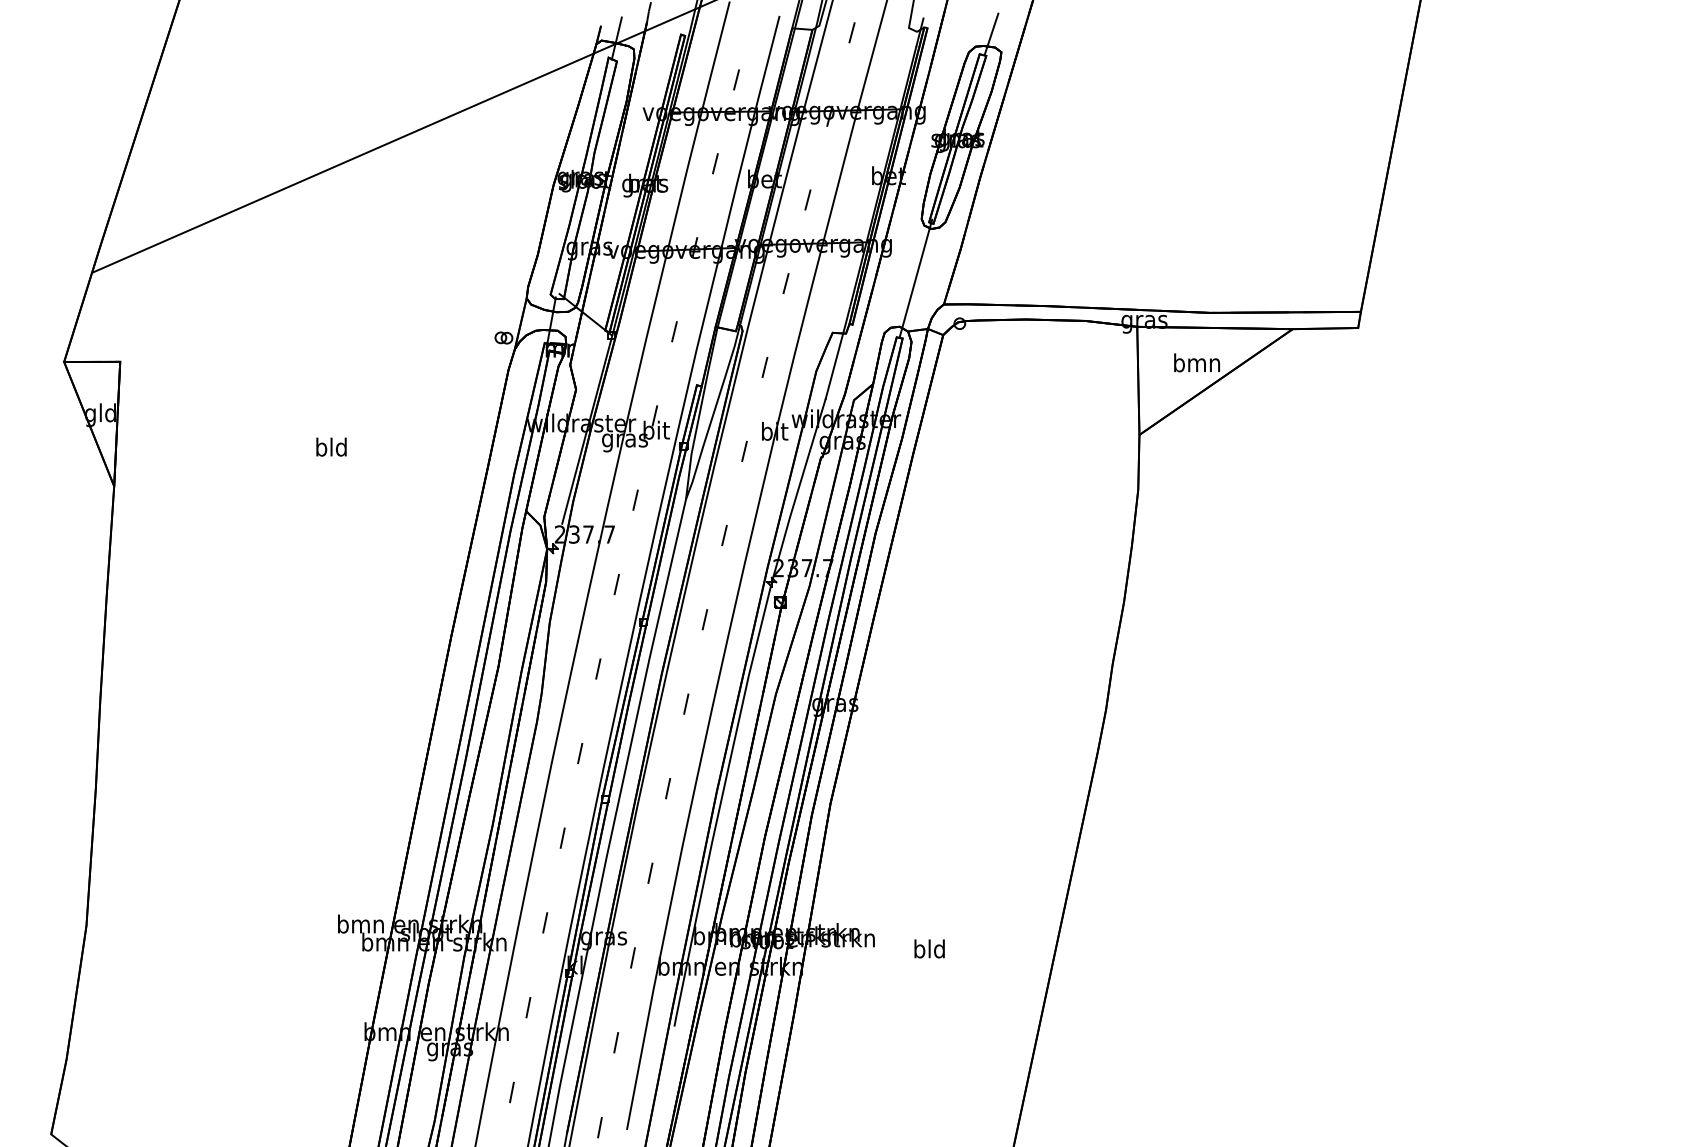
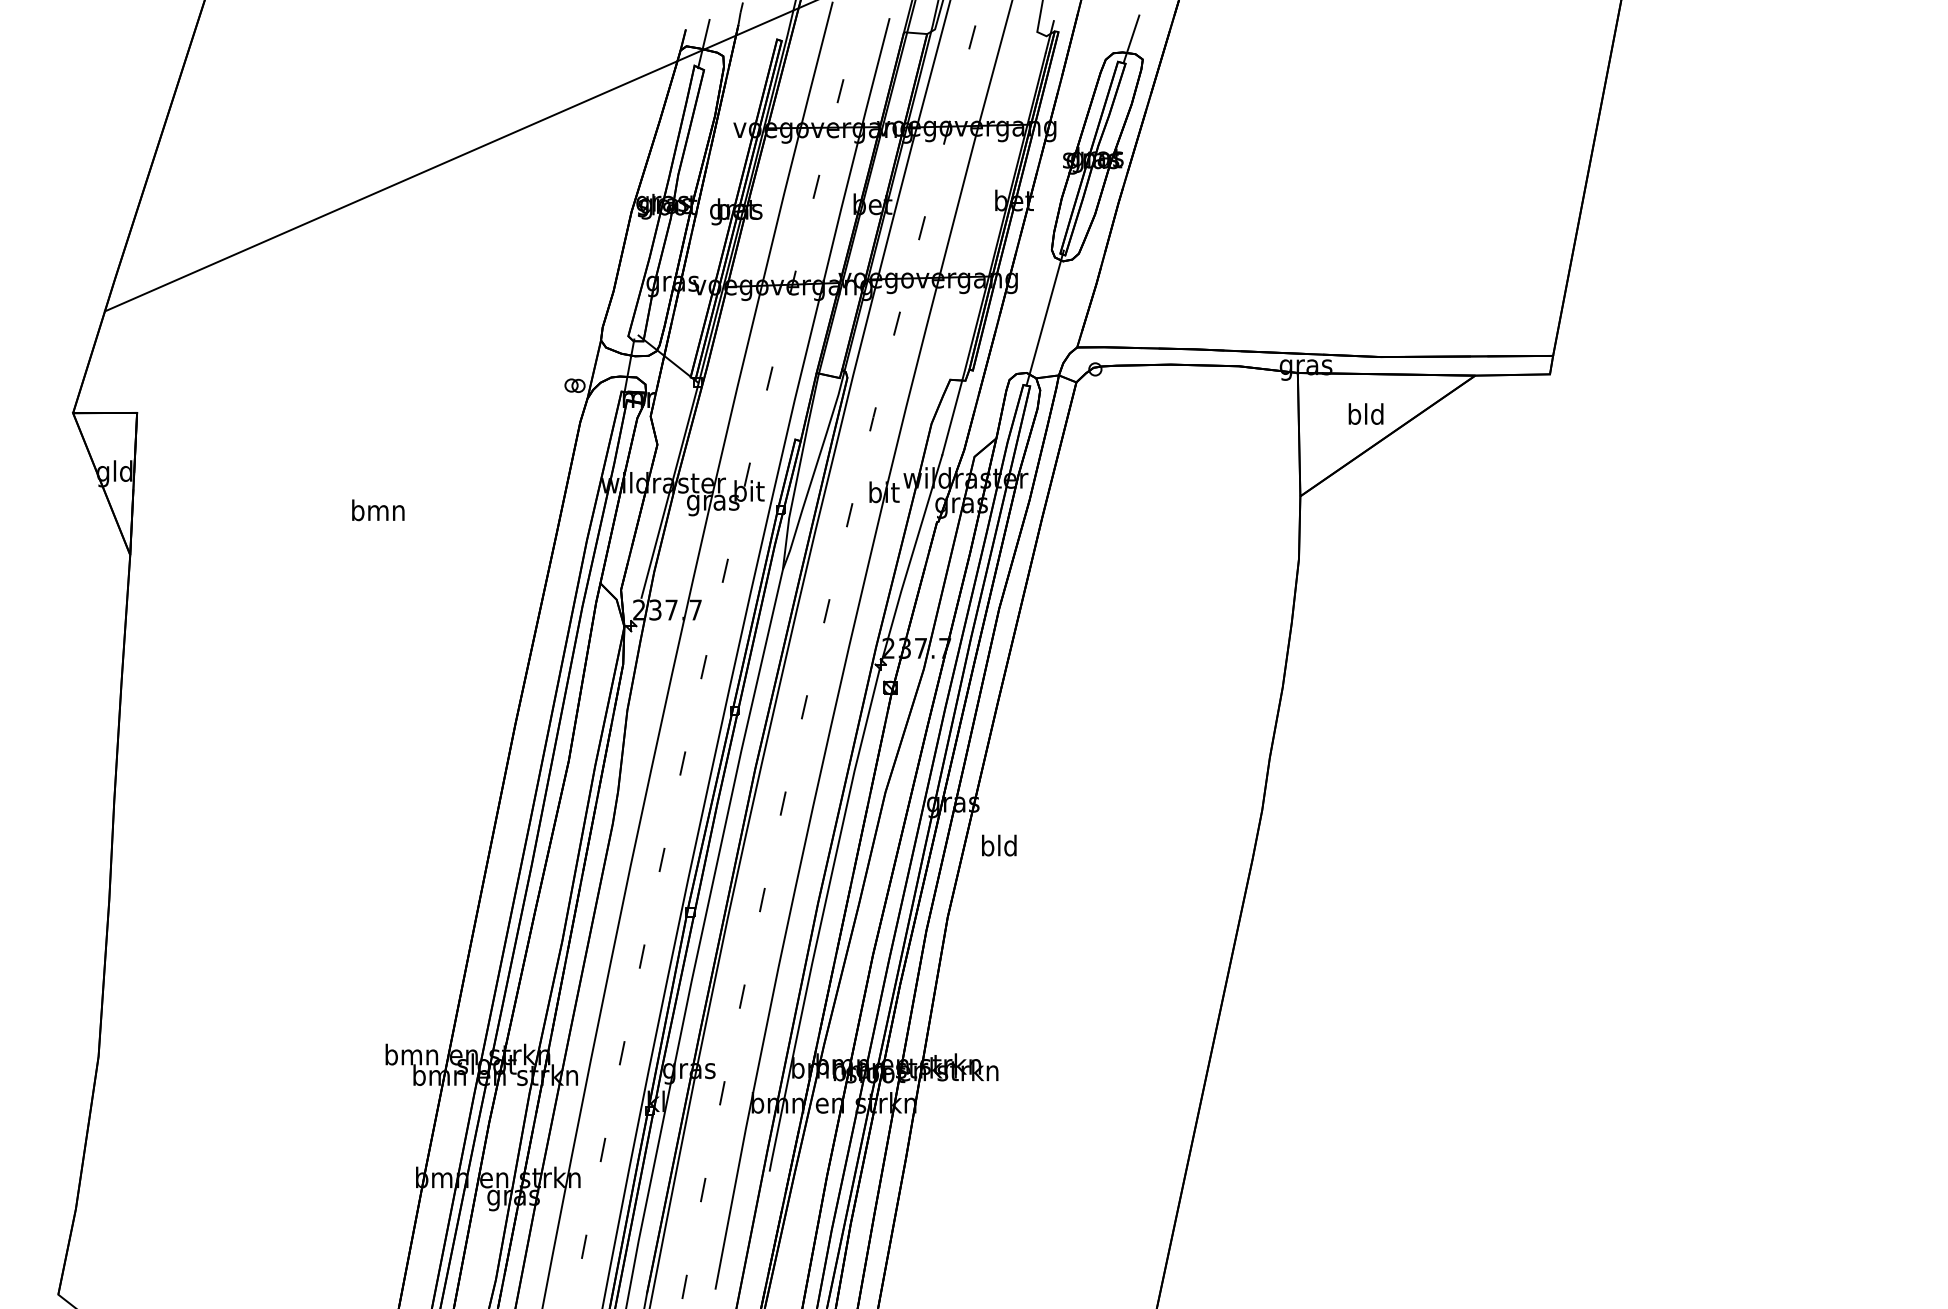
text: (1197, 362) -> (1366, 413), bmn -> bld
text: (331, 446) -> (378, 509), bld -> bmn
text: (929, 948) -> (999, 845), moved

